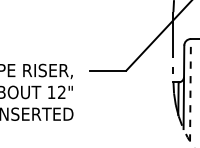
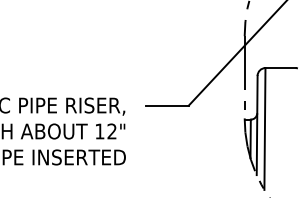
line: (190, 90) -> (264, 129), dashed -> solid

